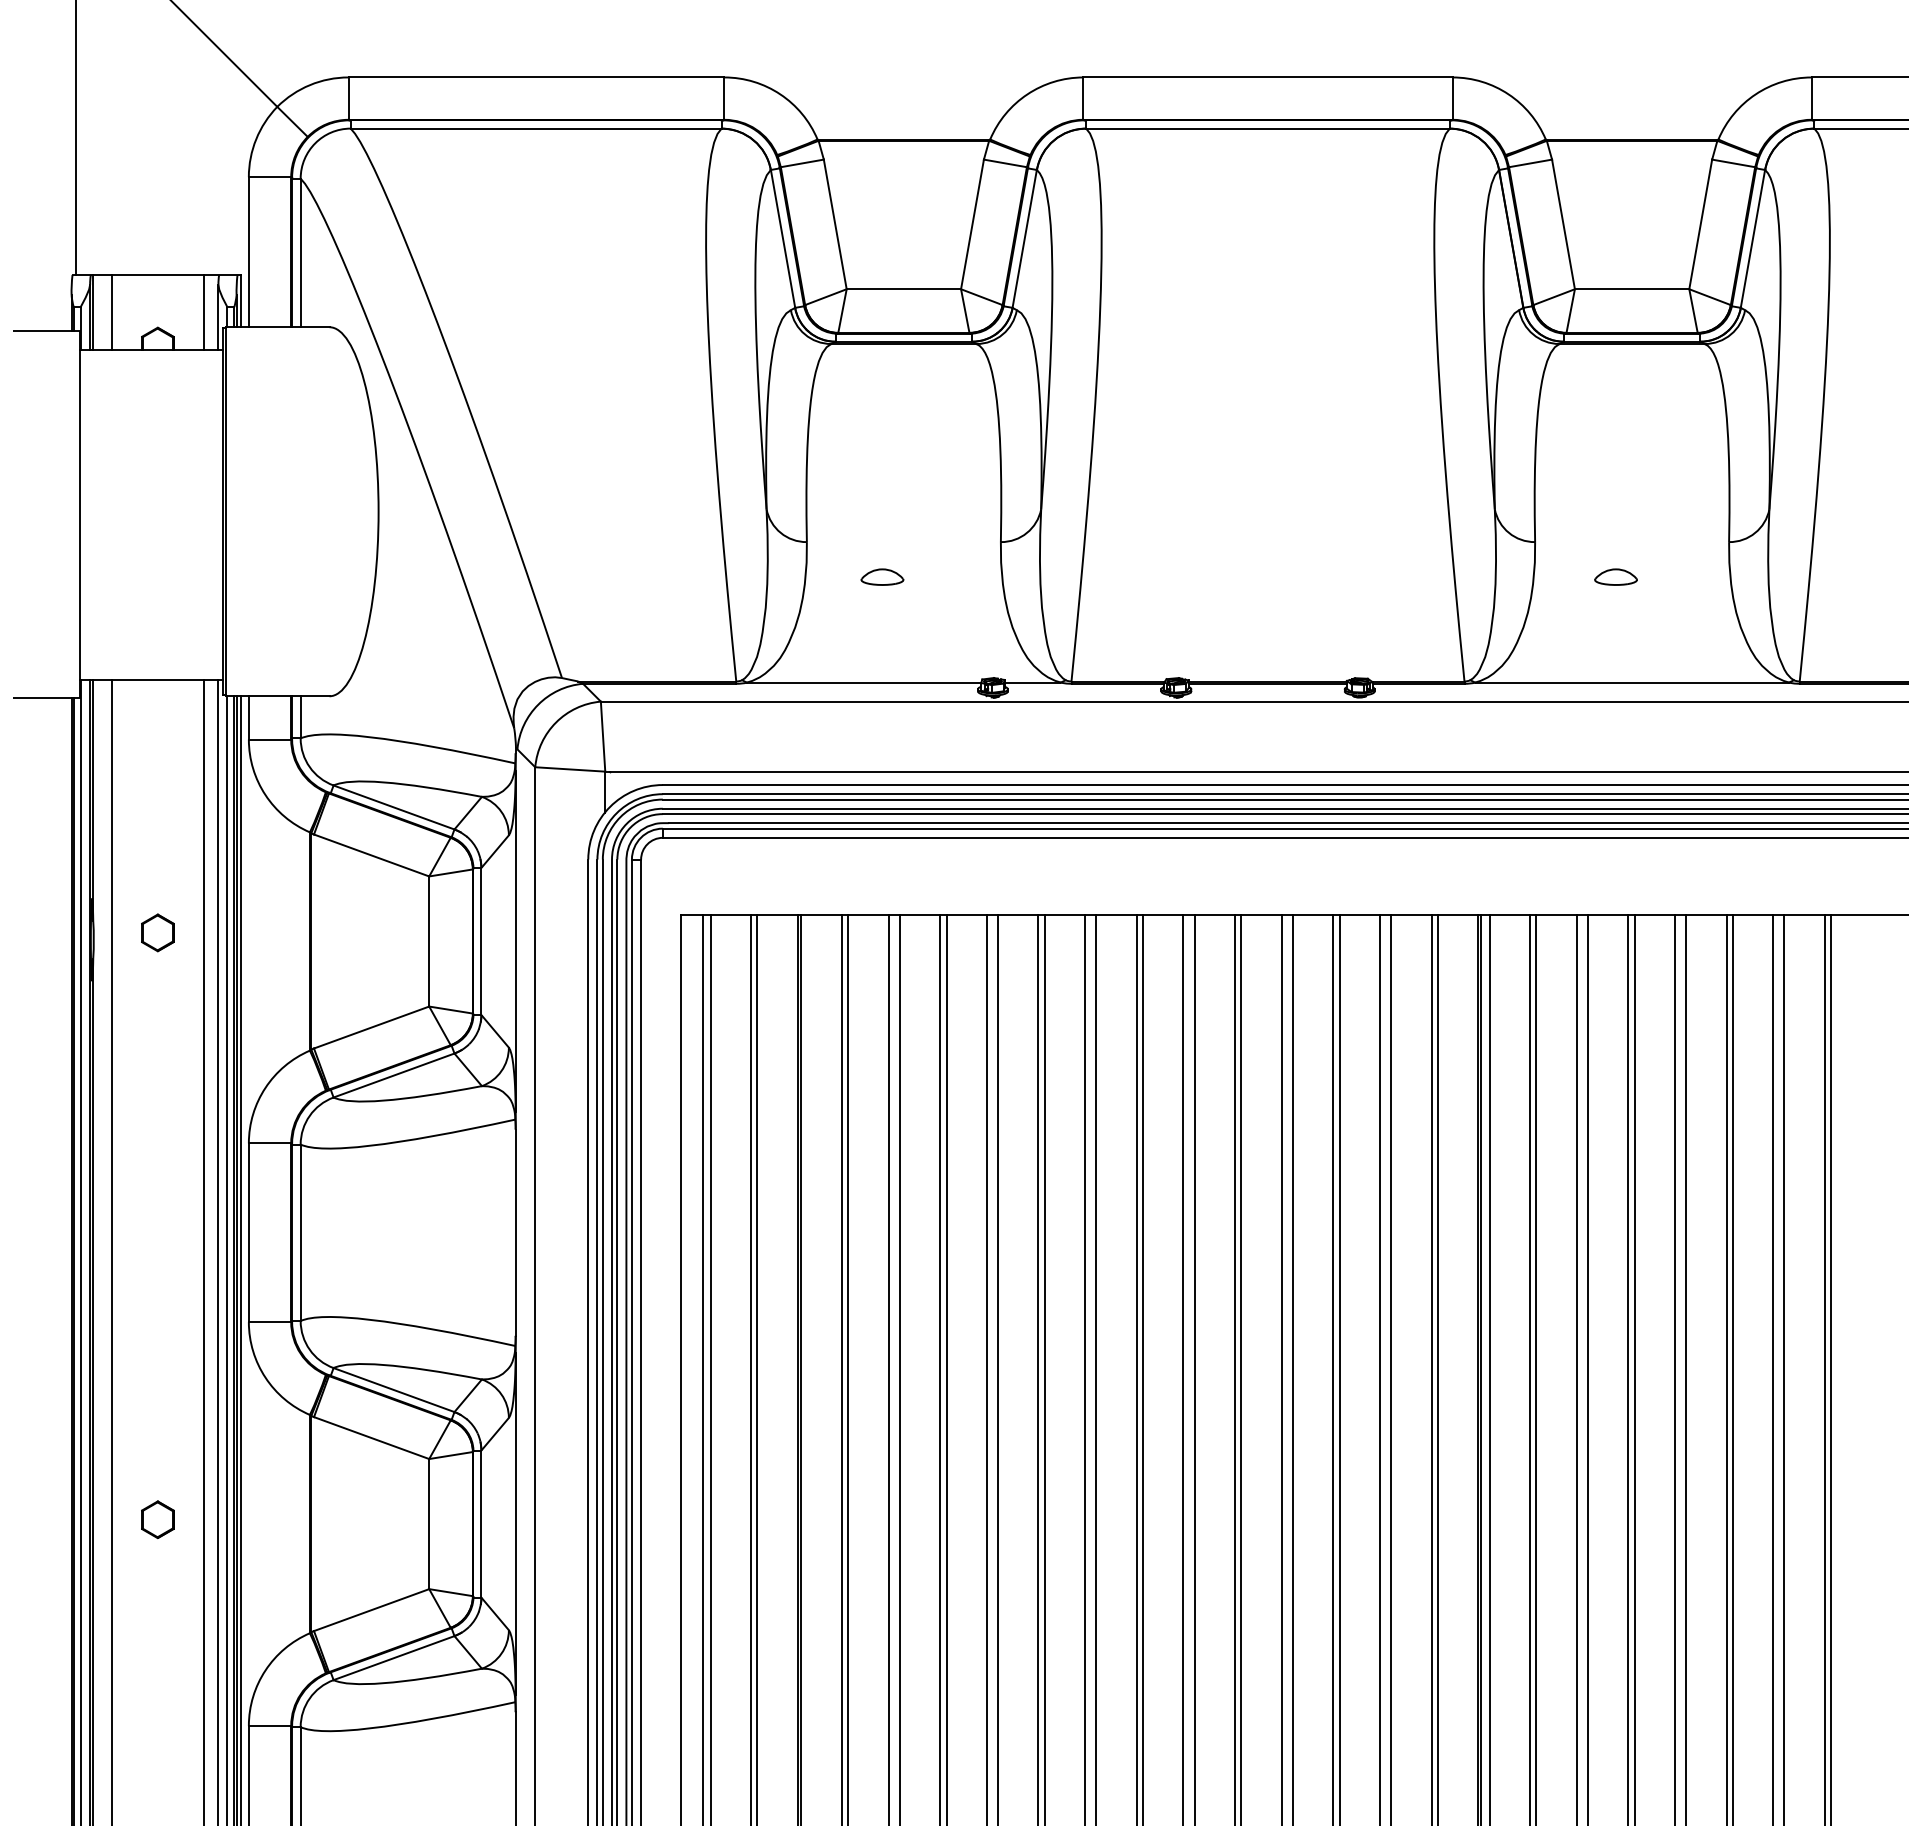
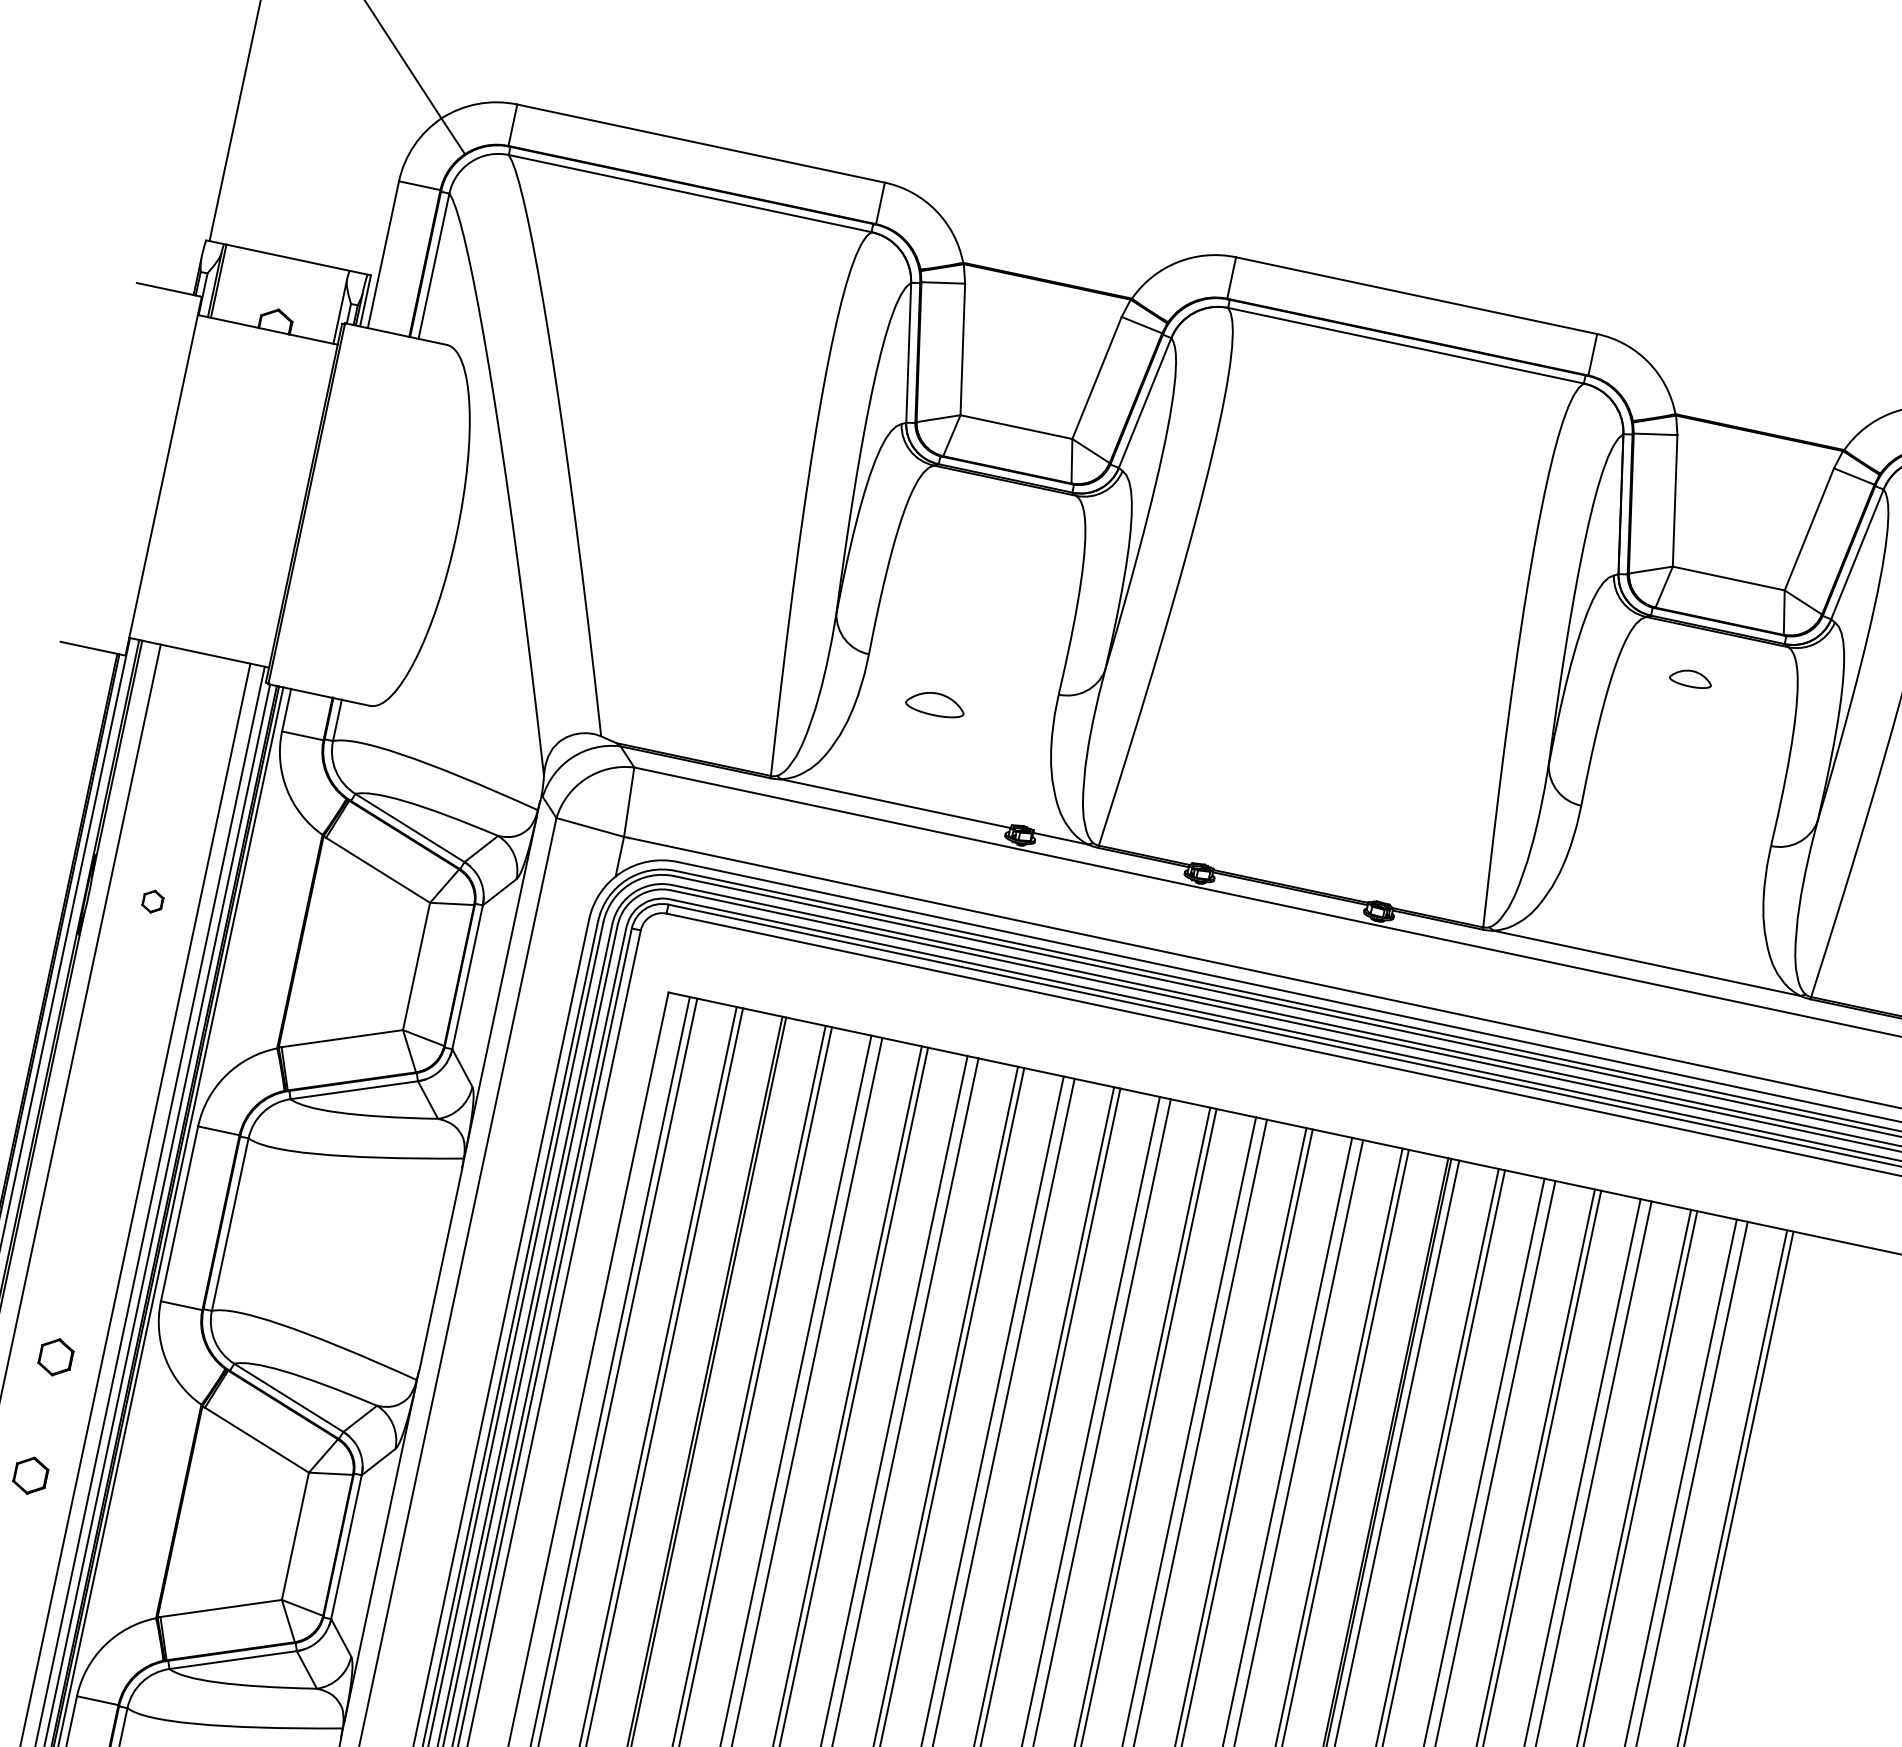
line: (112, 312) -> (237, 285), removed
line: (203, 312) -> (326, 304), removed
part: (882, 576) -> (935, 703), size x1.4
part: (1615, 576) -> (1690, 678), moved
part: (157, 932) -> (152, 901), size x0.6
part: (157, 1398) -> (55, 1356), added

